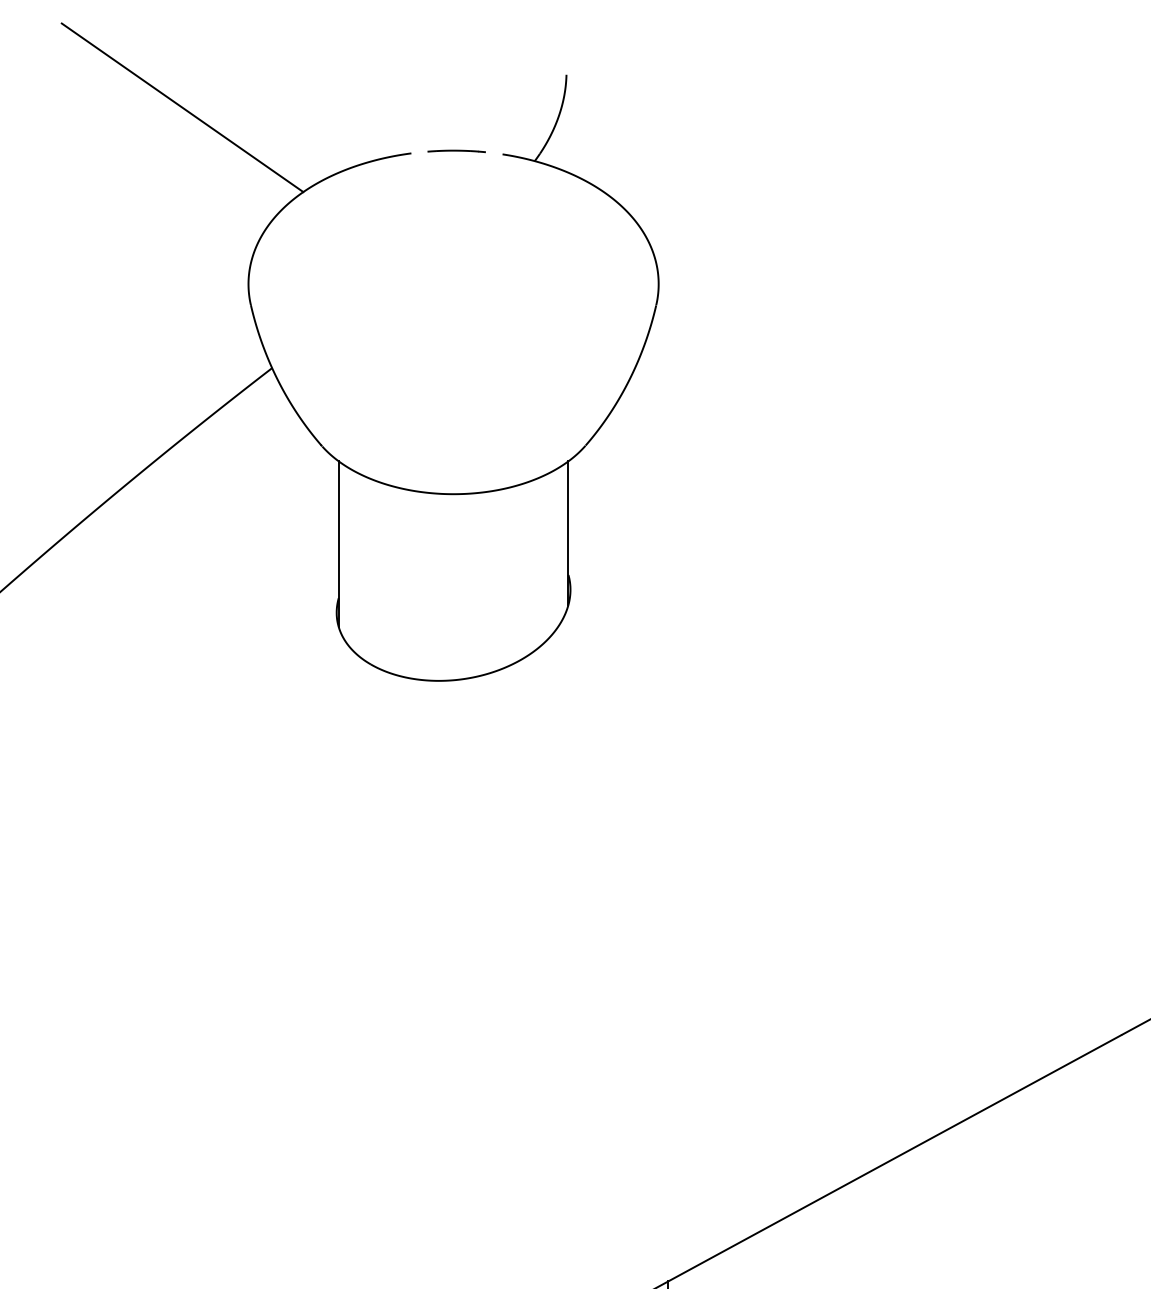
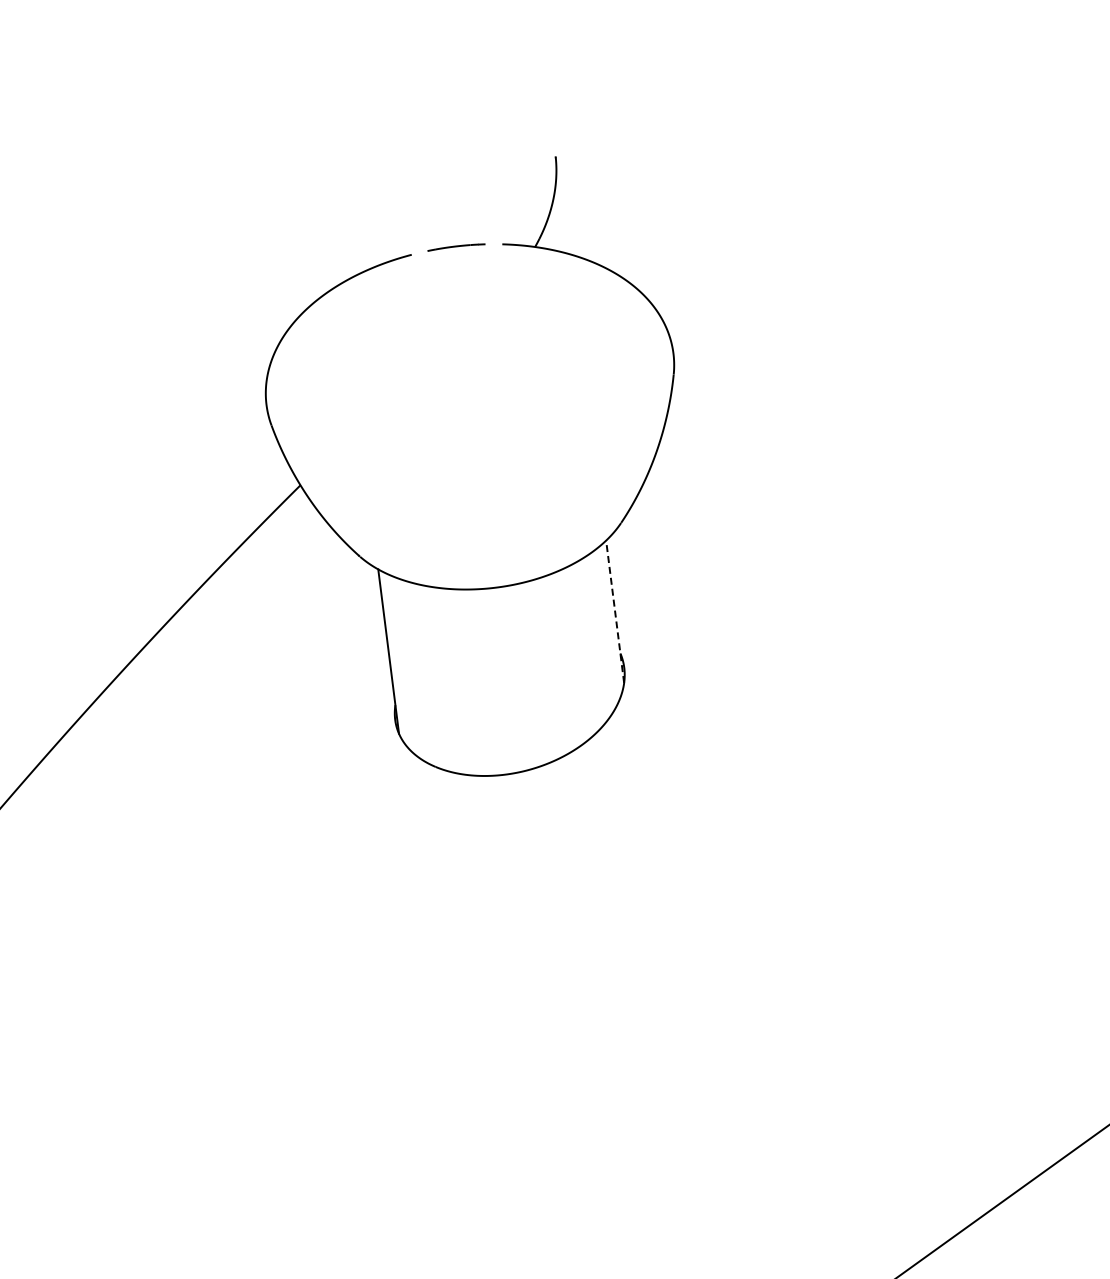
line: (182, 107) -> (178, 237), removed
line: (568, 533) -> (615, 612), solid -> dashed

